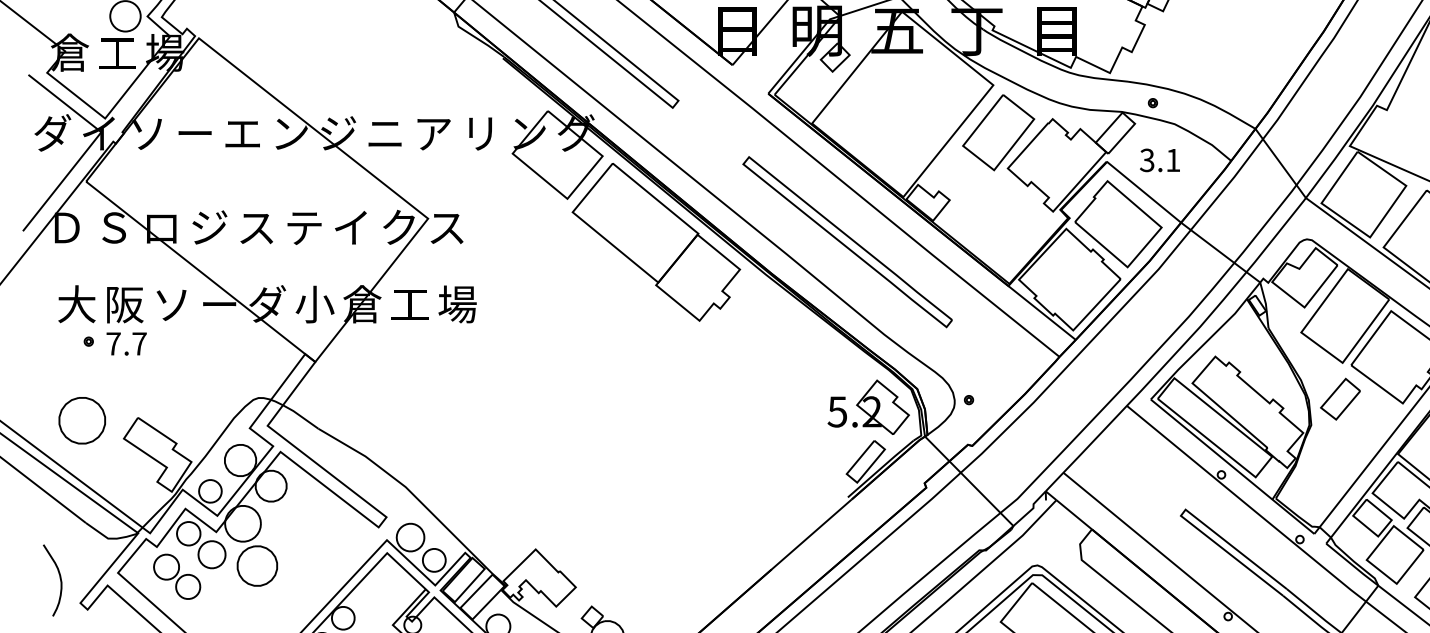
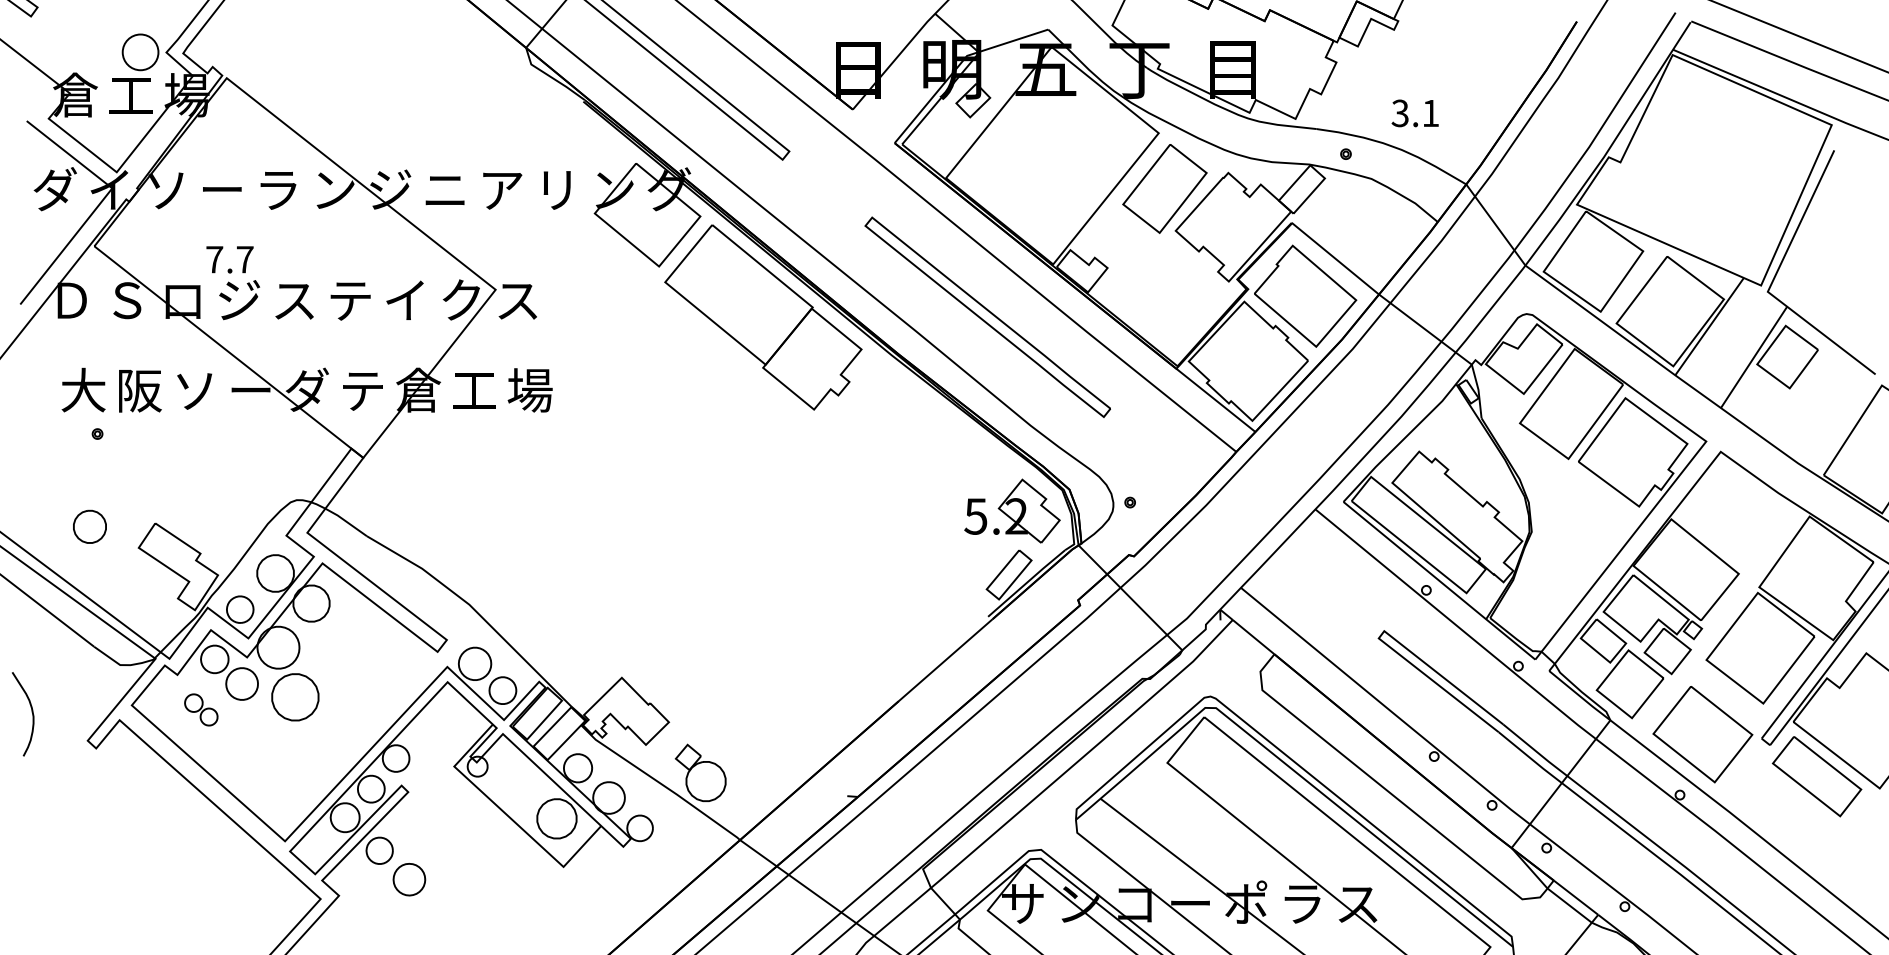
text: (242, 134) -> (277, 190), エ -> ラ
text: (1159, 160) -> (1414, 113), moved
text: (314, 304) -> (362, 390), 小 -> テ
text: (126, 343) -> (229, 259), moved
part: (1340, 399) -> (1565, 501), removed
part: (81, 420) -> (89, 526), size x0.6
part: (177, 576) -> (201, 709), size x0.6
curve: (59, 579) -> (31, 712), moved

